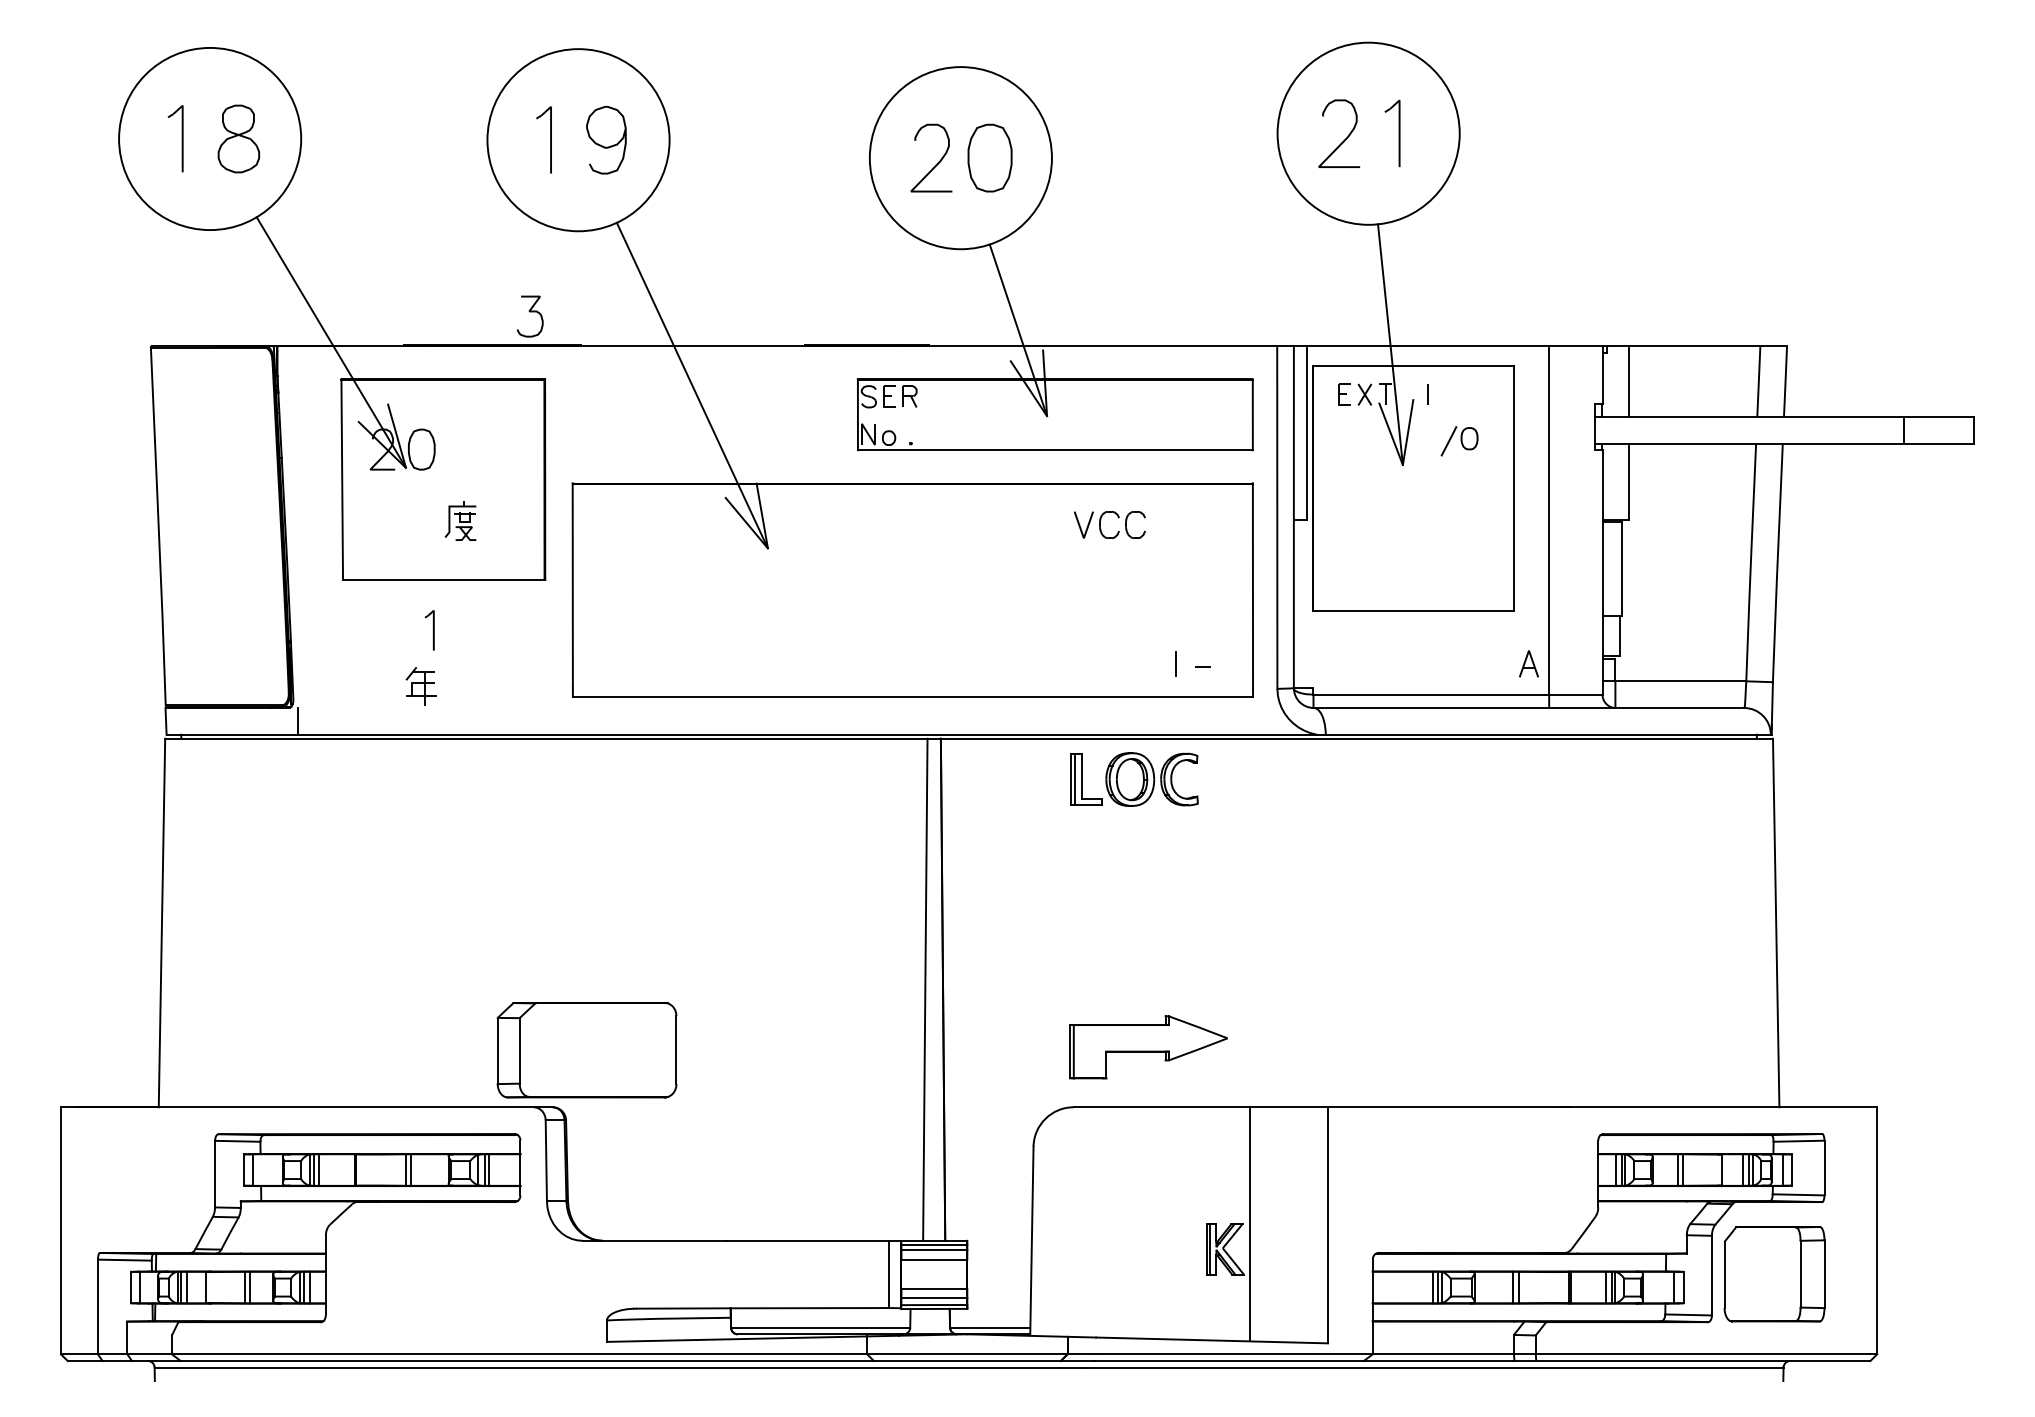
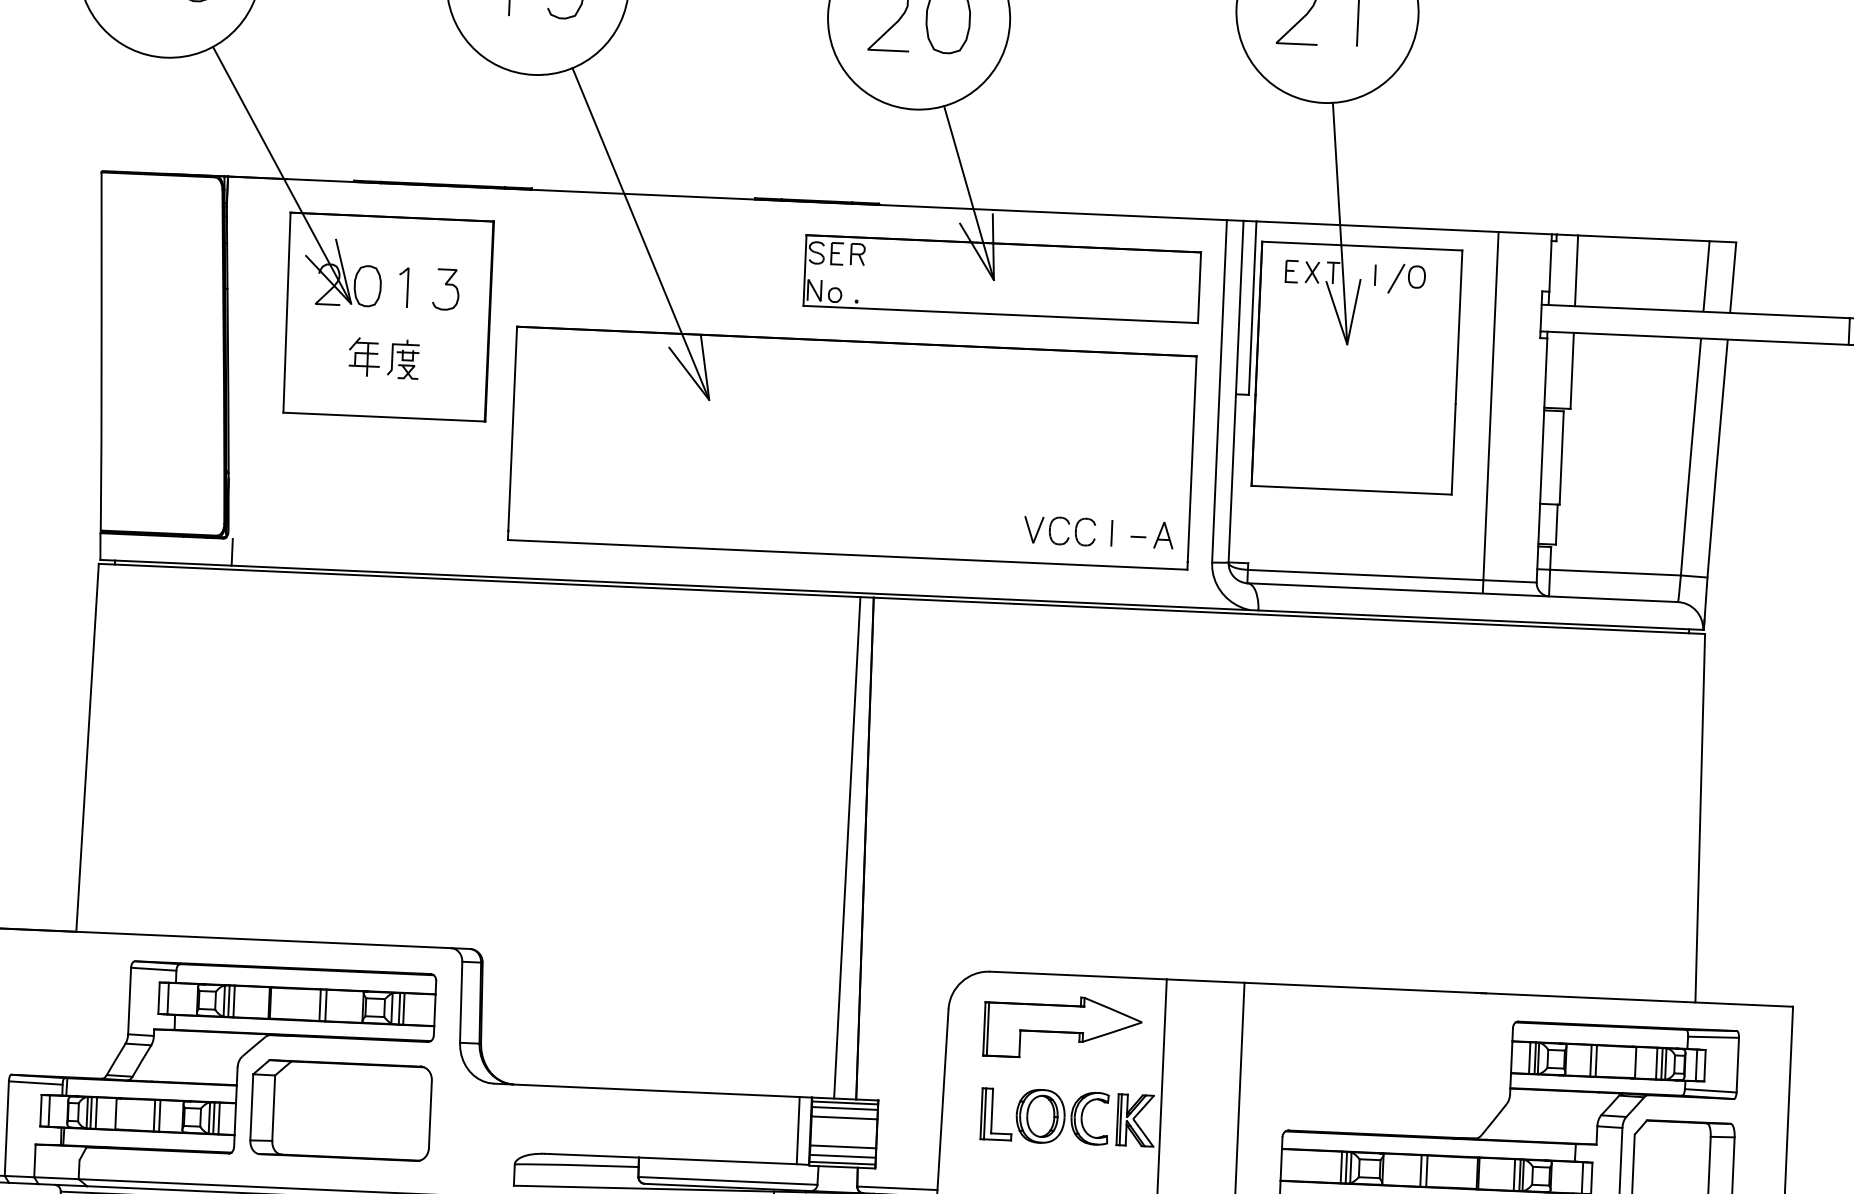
curve: (529, 312) -> (445, 285), moved
part: (1459, 441) -> (1406, 279), moved
part: (1101, 520) -> (1051, 526), moved
part: (429, 630) -> (403, 287), moved
part: (1528, 663) -> (1163, 535), moved
part: (420, 686) -> (363, 356), moved
part: (1134, 779) -> (1044, 1116), moved
part: (1148, 1047) -> (1062, 1028), moved
part: (586, 1050) -> (340, 1110), moved

